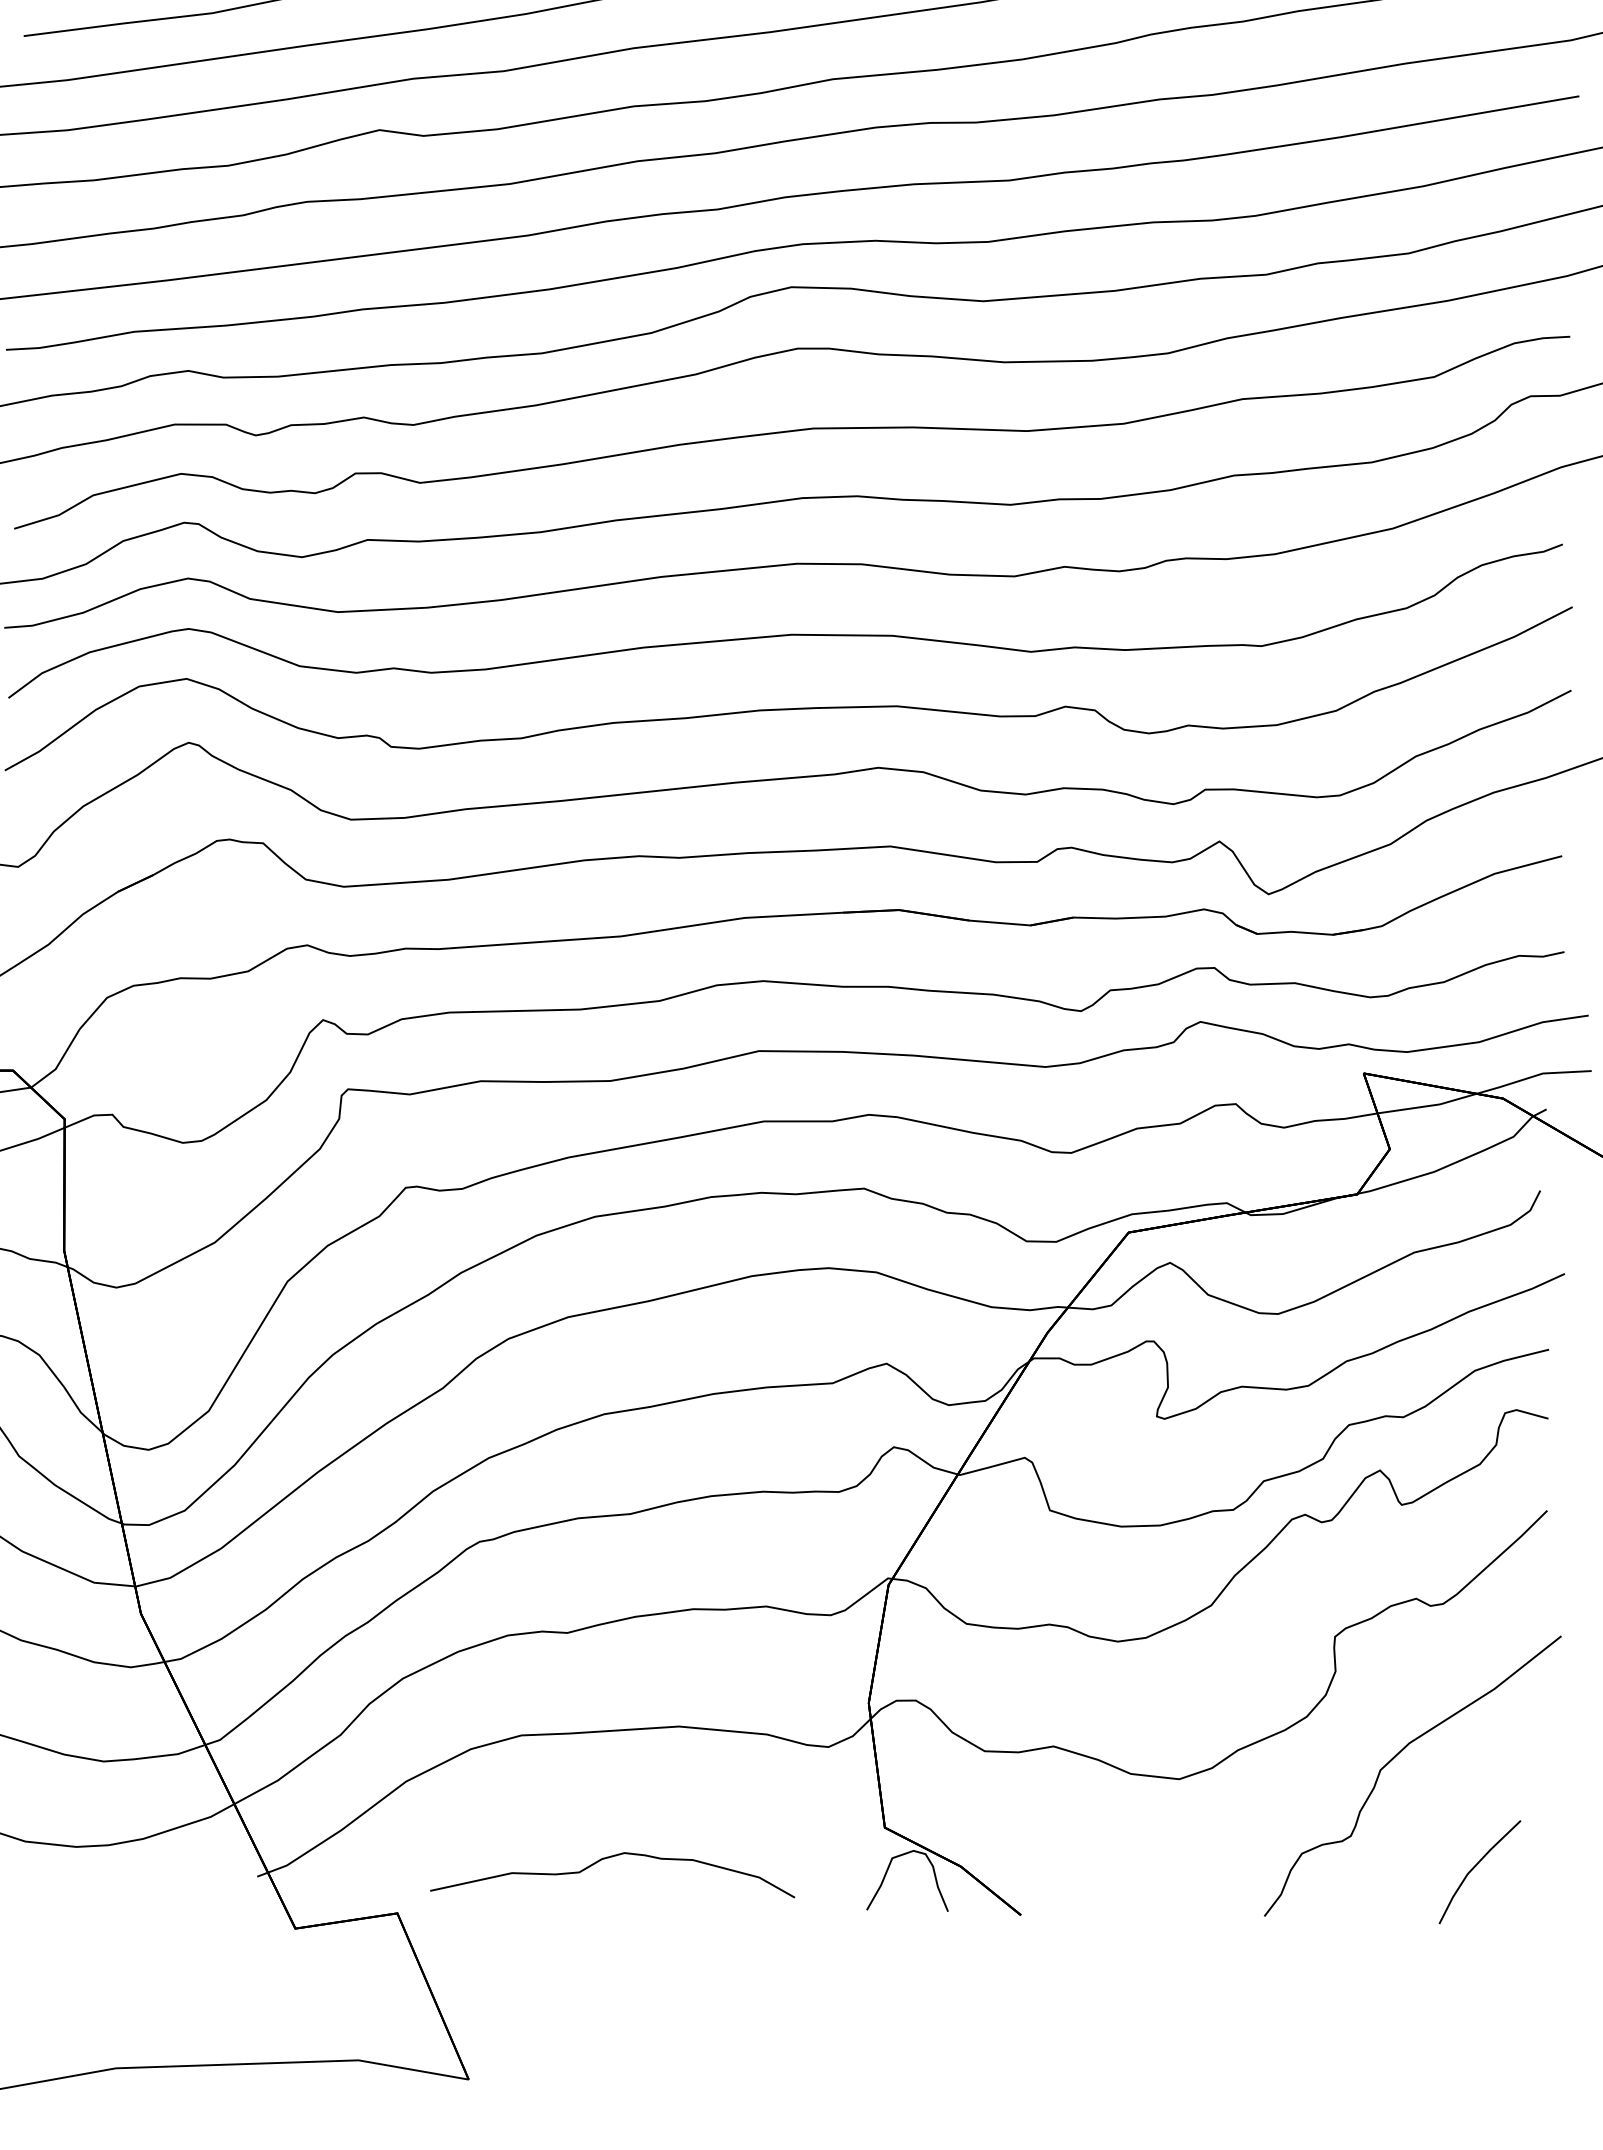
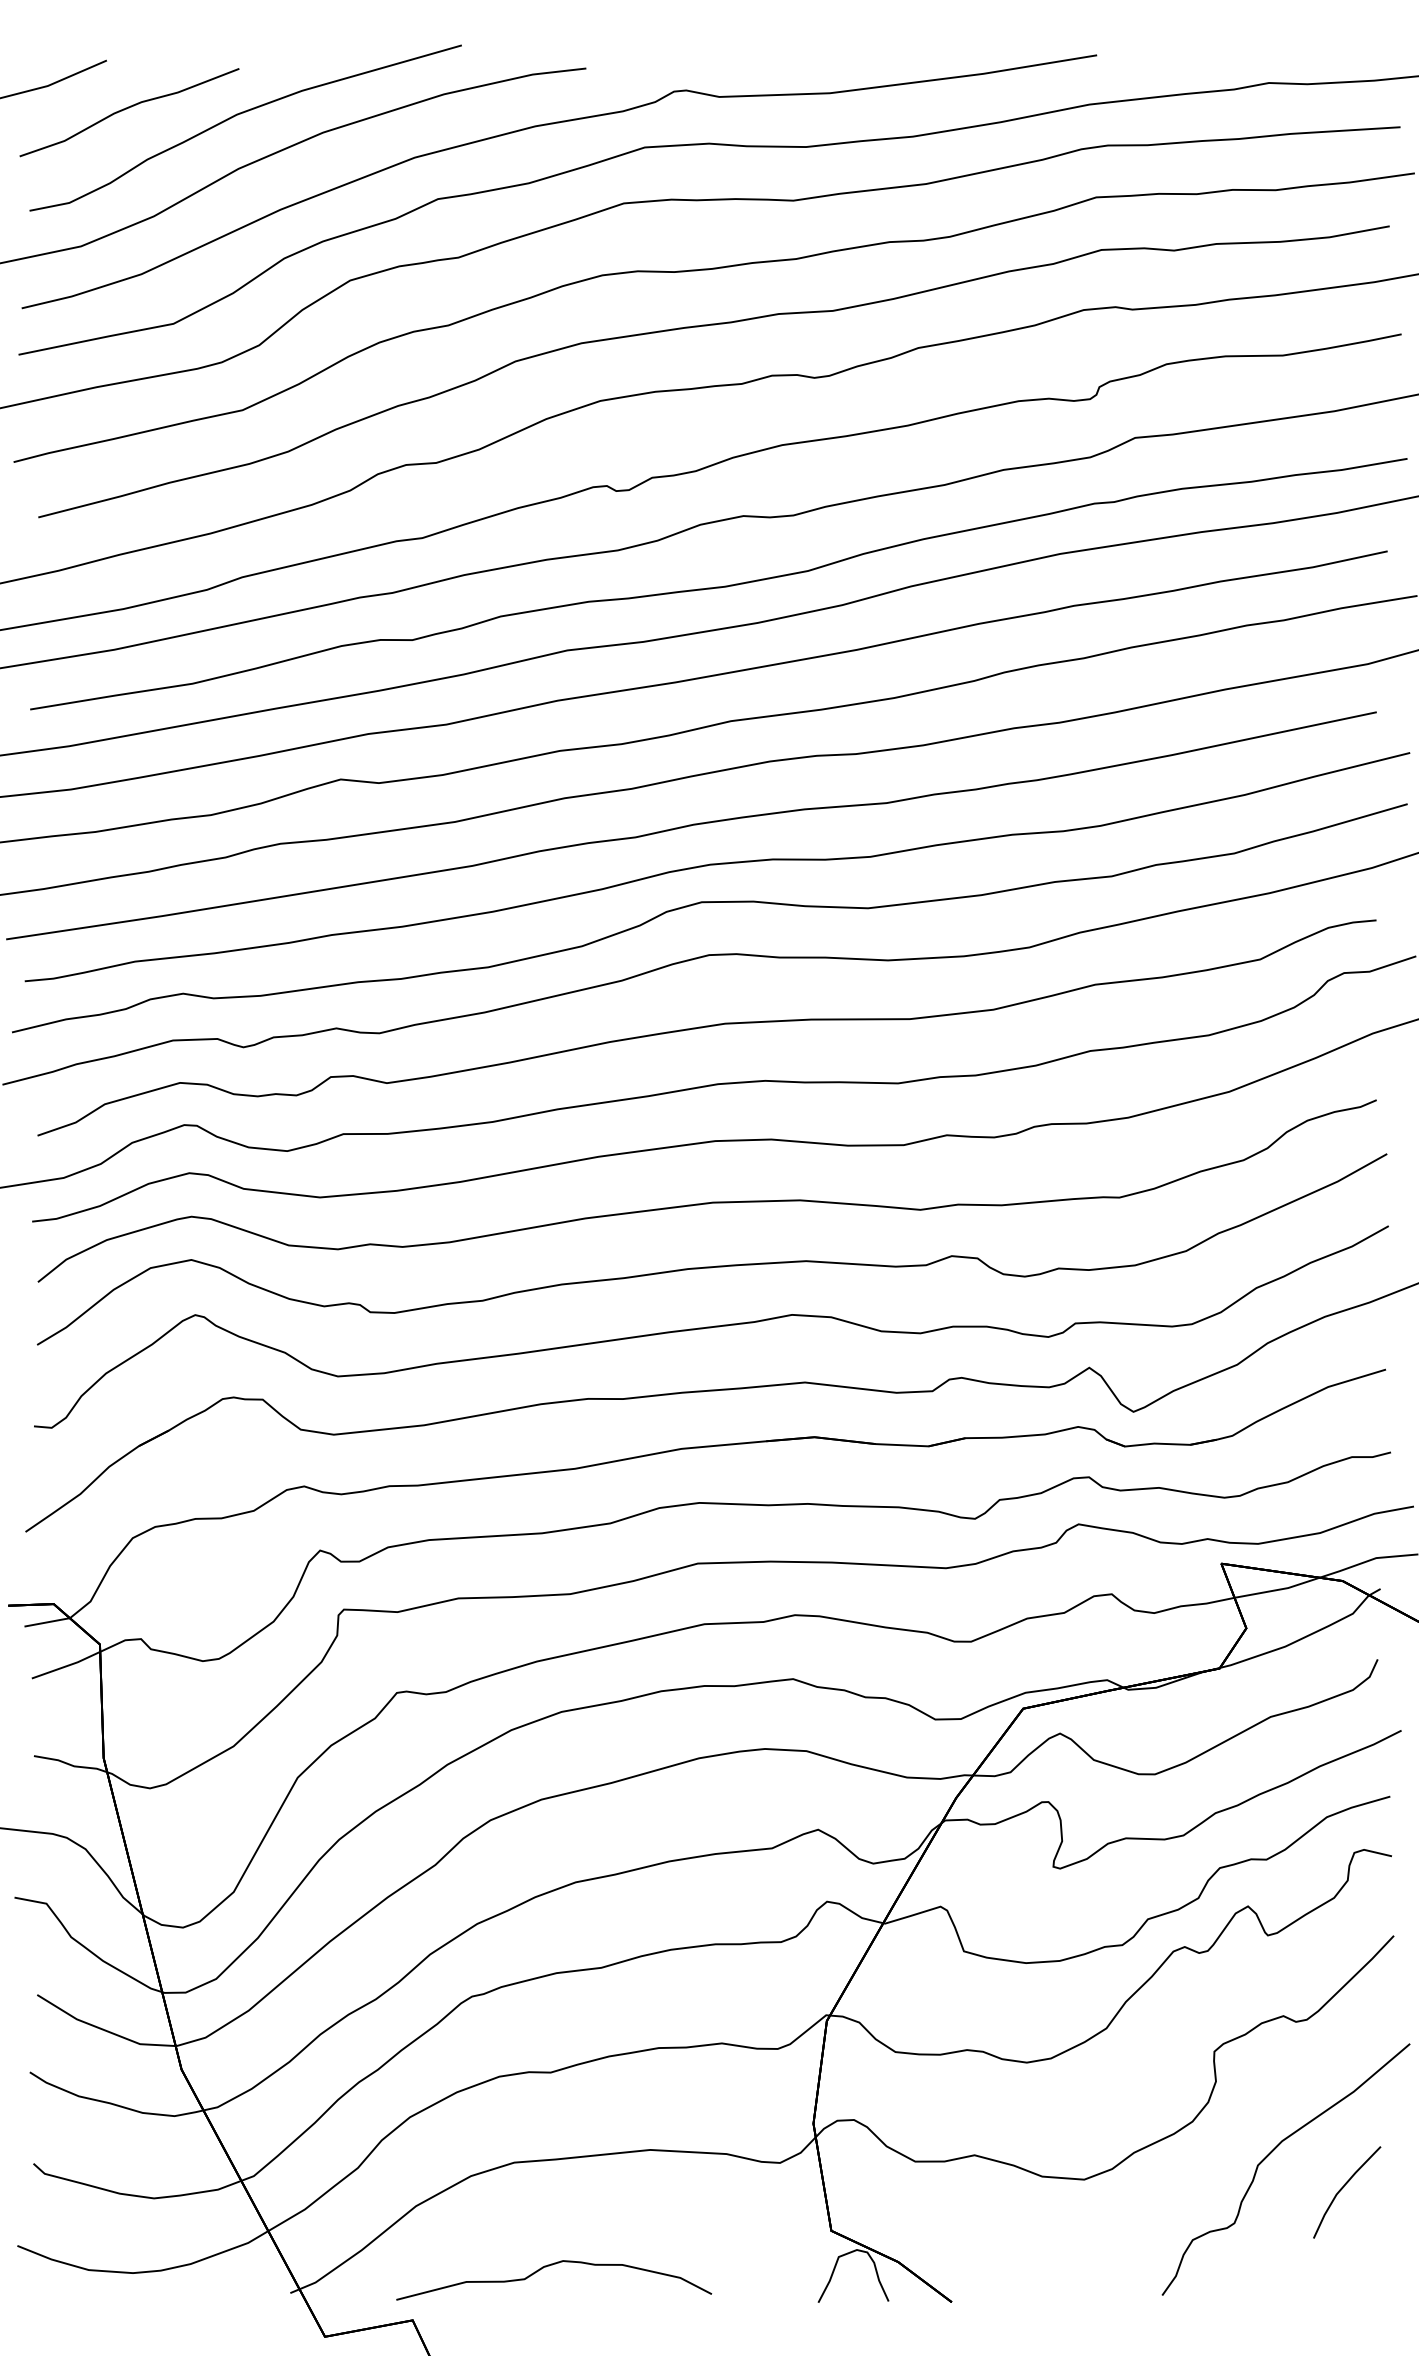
curve: (608, 1858) -> (549, 2266), moved
line: (1475, 1867) -> (1343, 2188), moved

